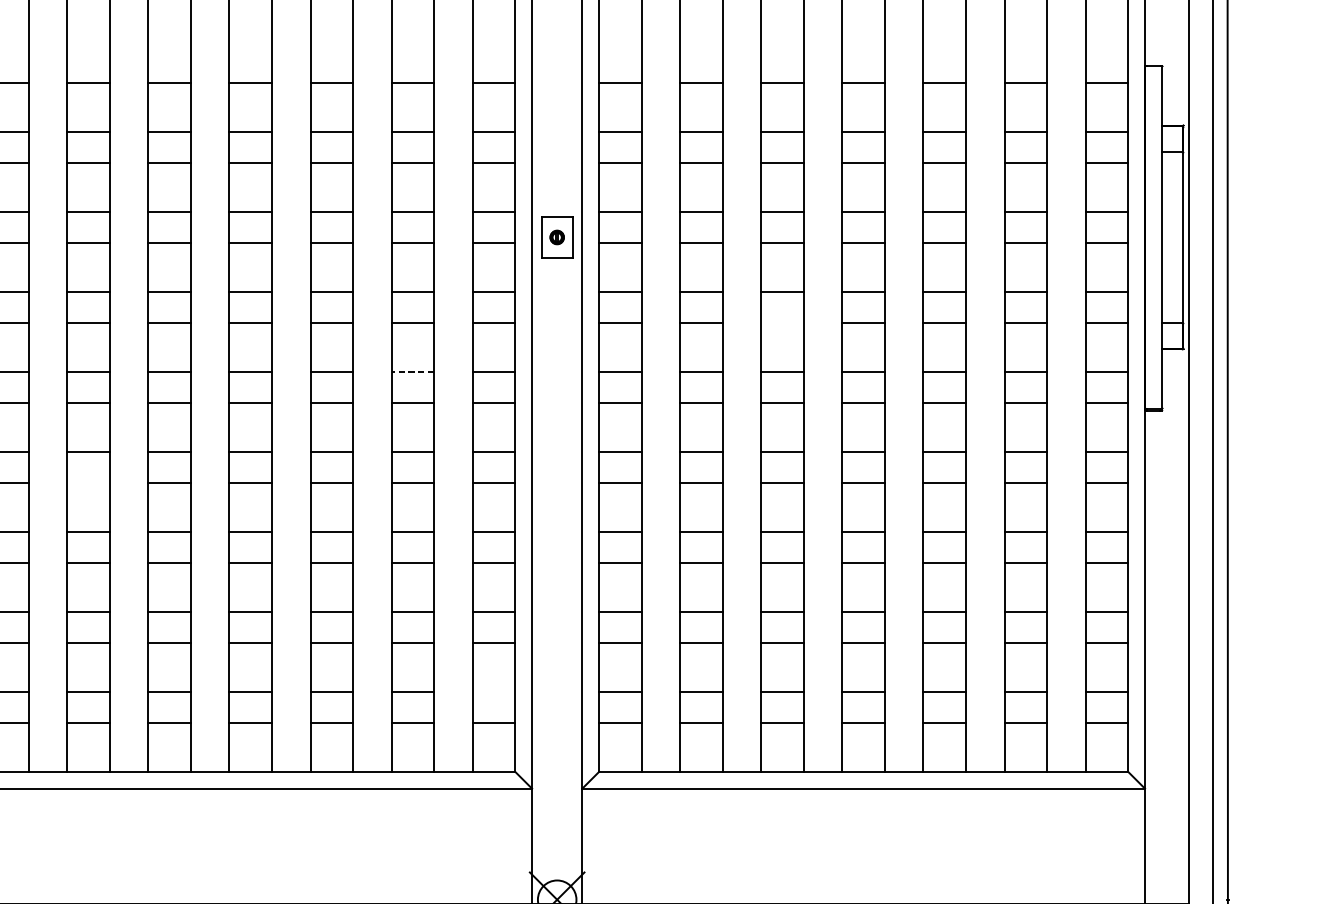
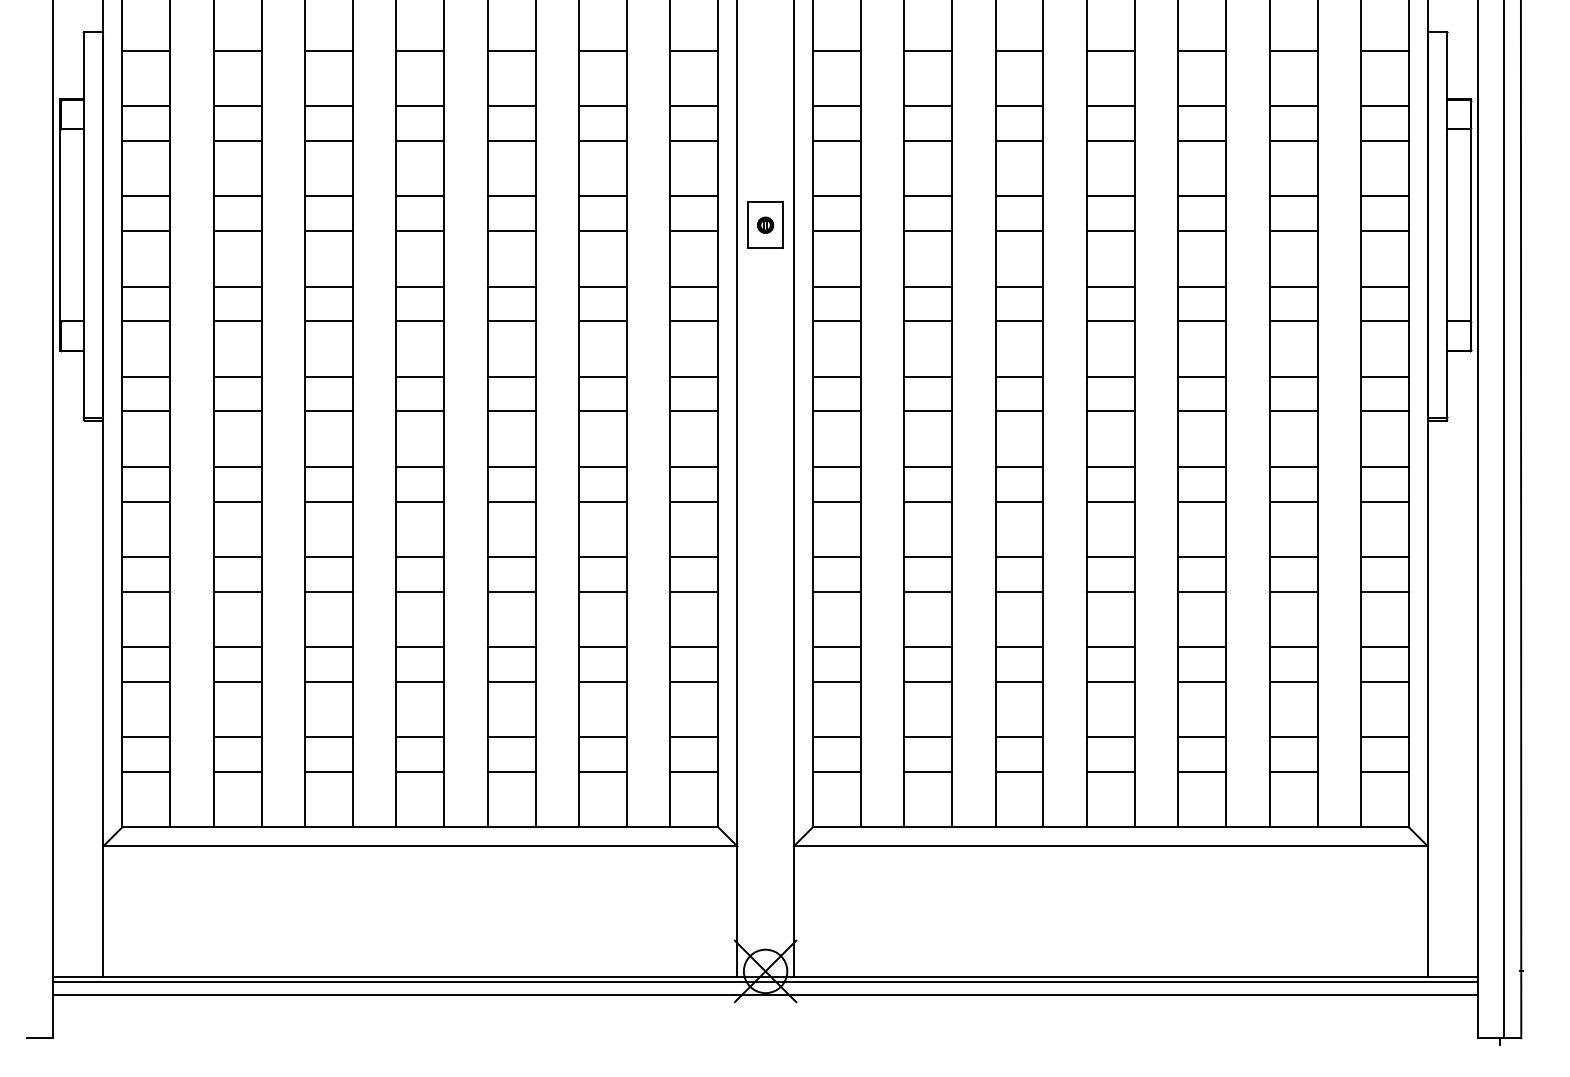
line: (782, 322) -> (1019, 321), added
line: (413, 371) -> (603, 376), dashed -> solid
line: (88, 482) -> (237, 501), added
line: (494, 692) -> (694, 737), added

